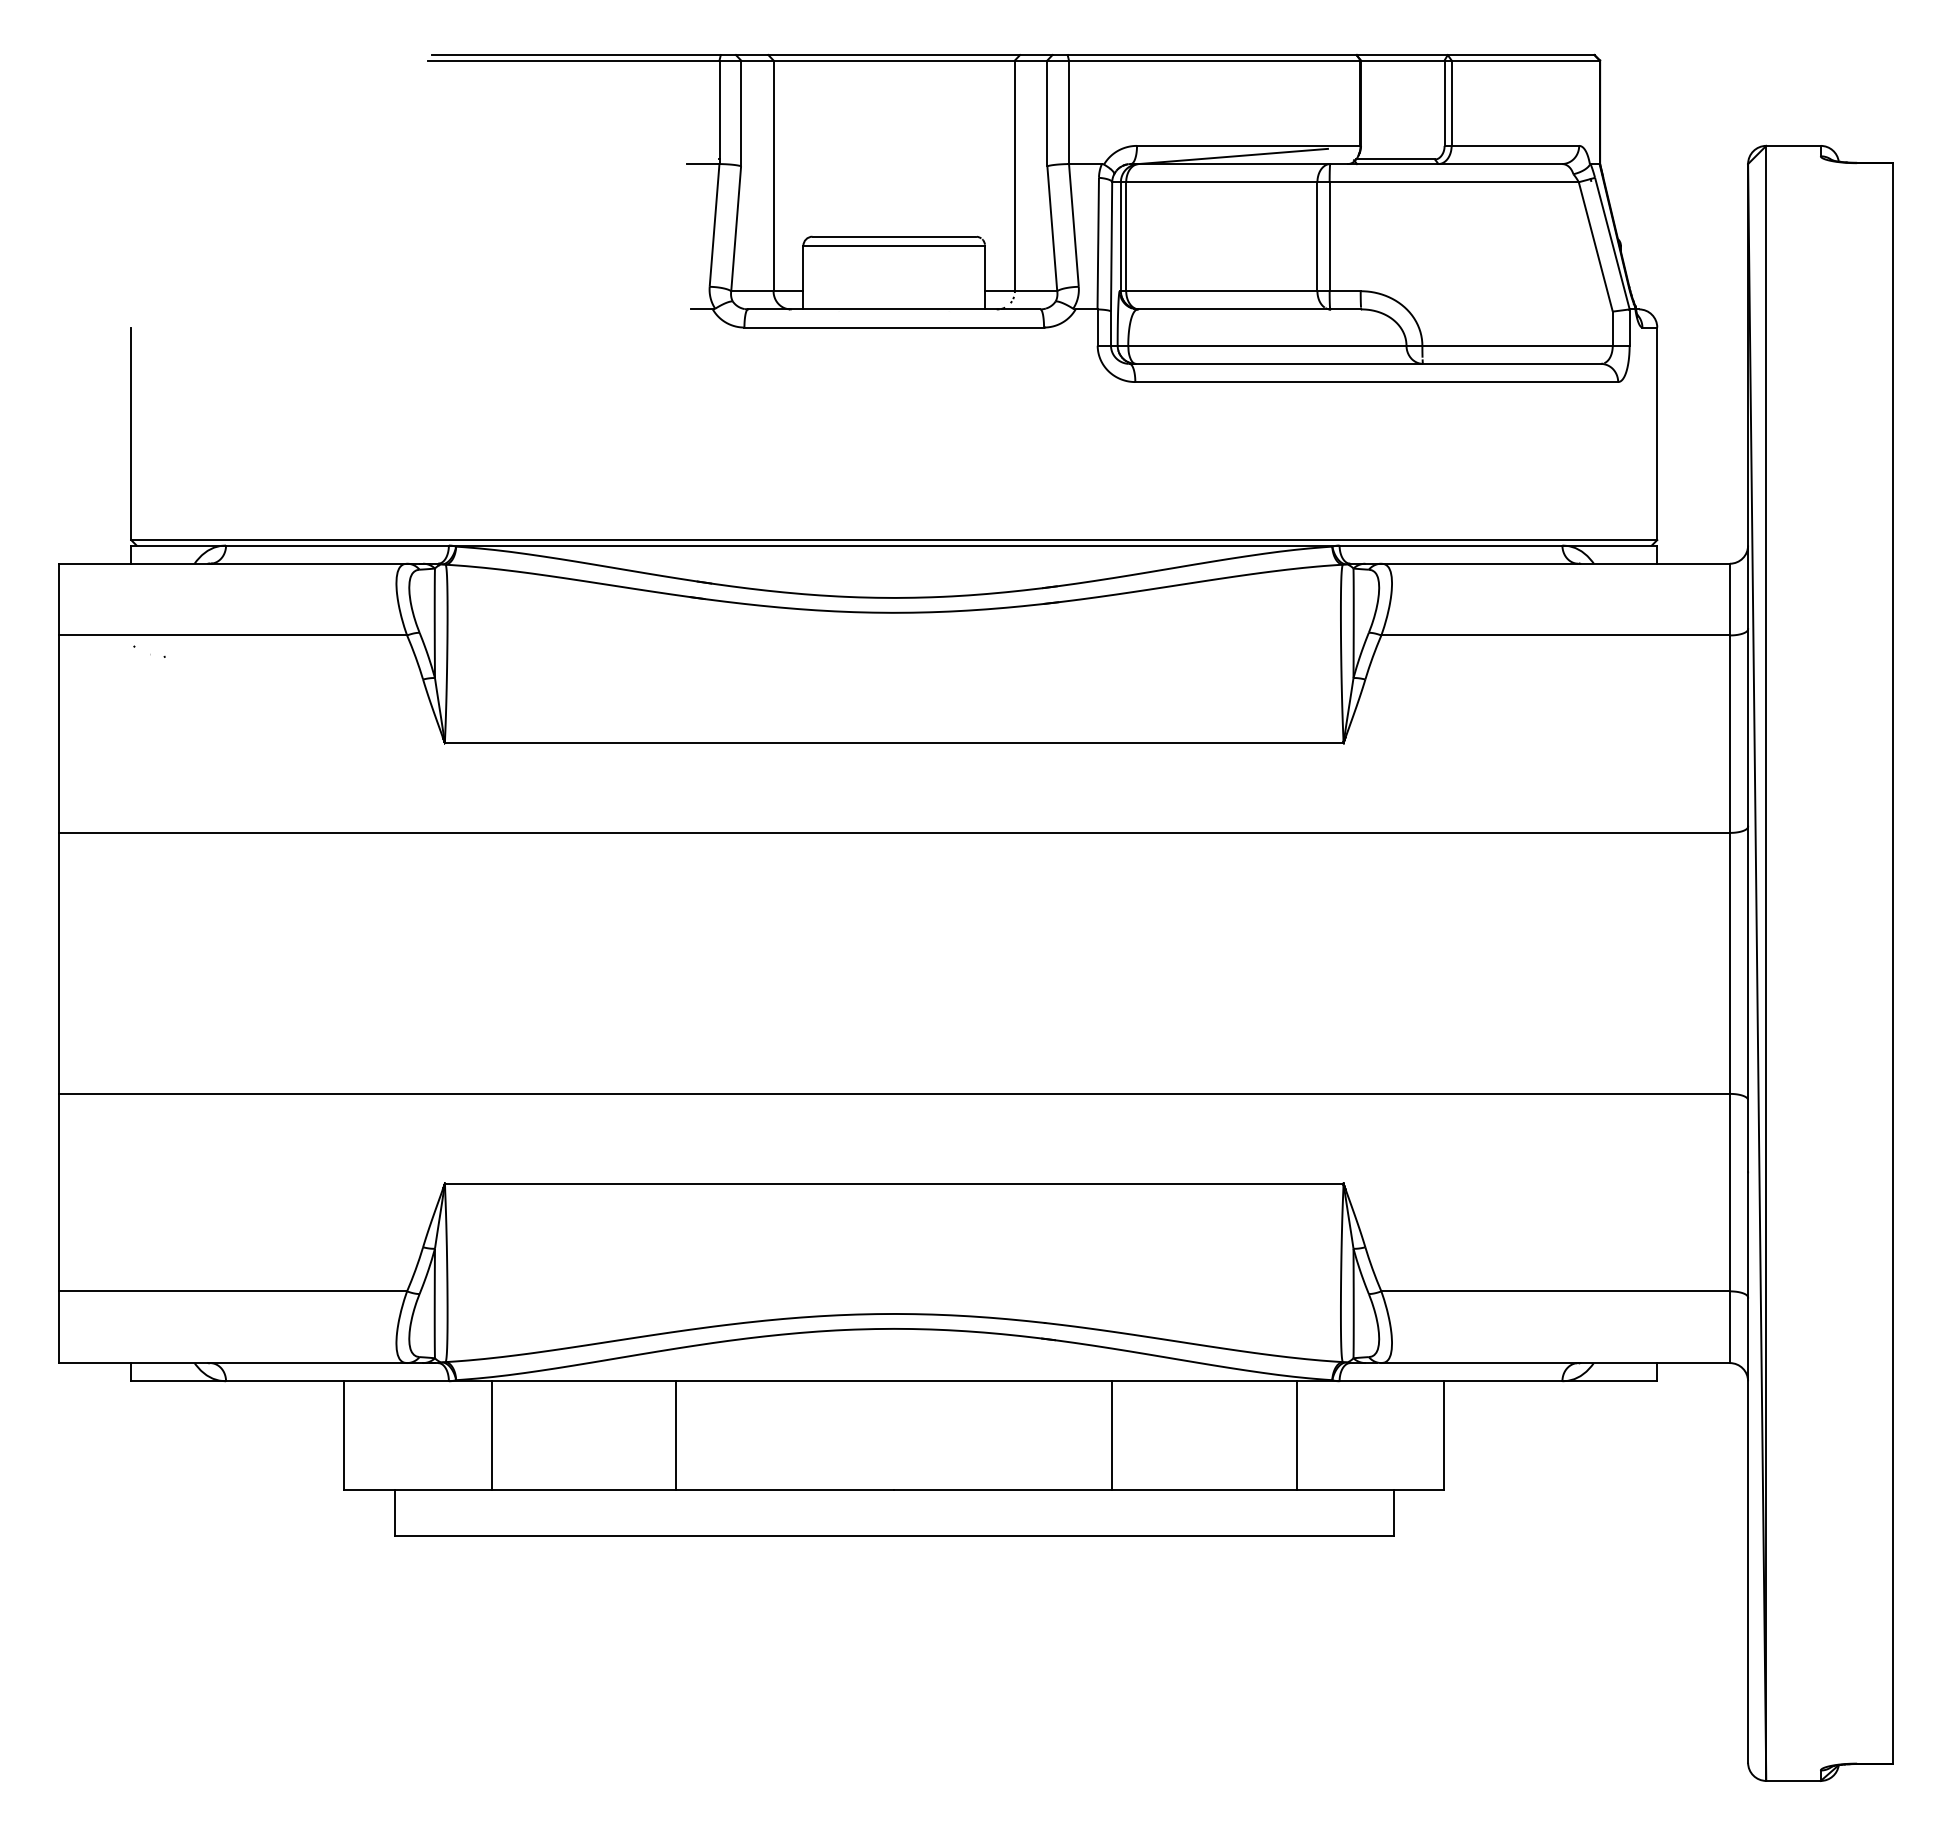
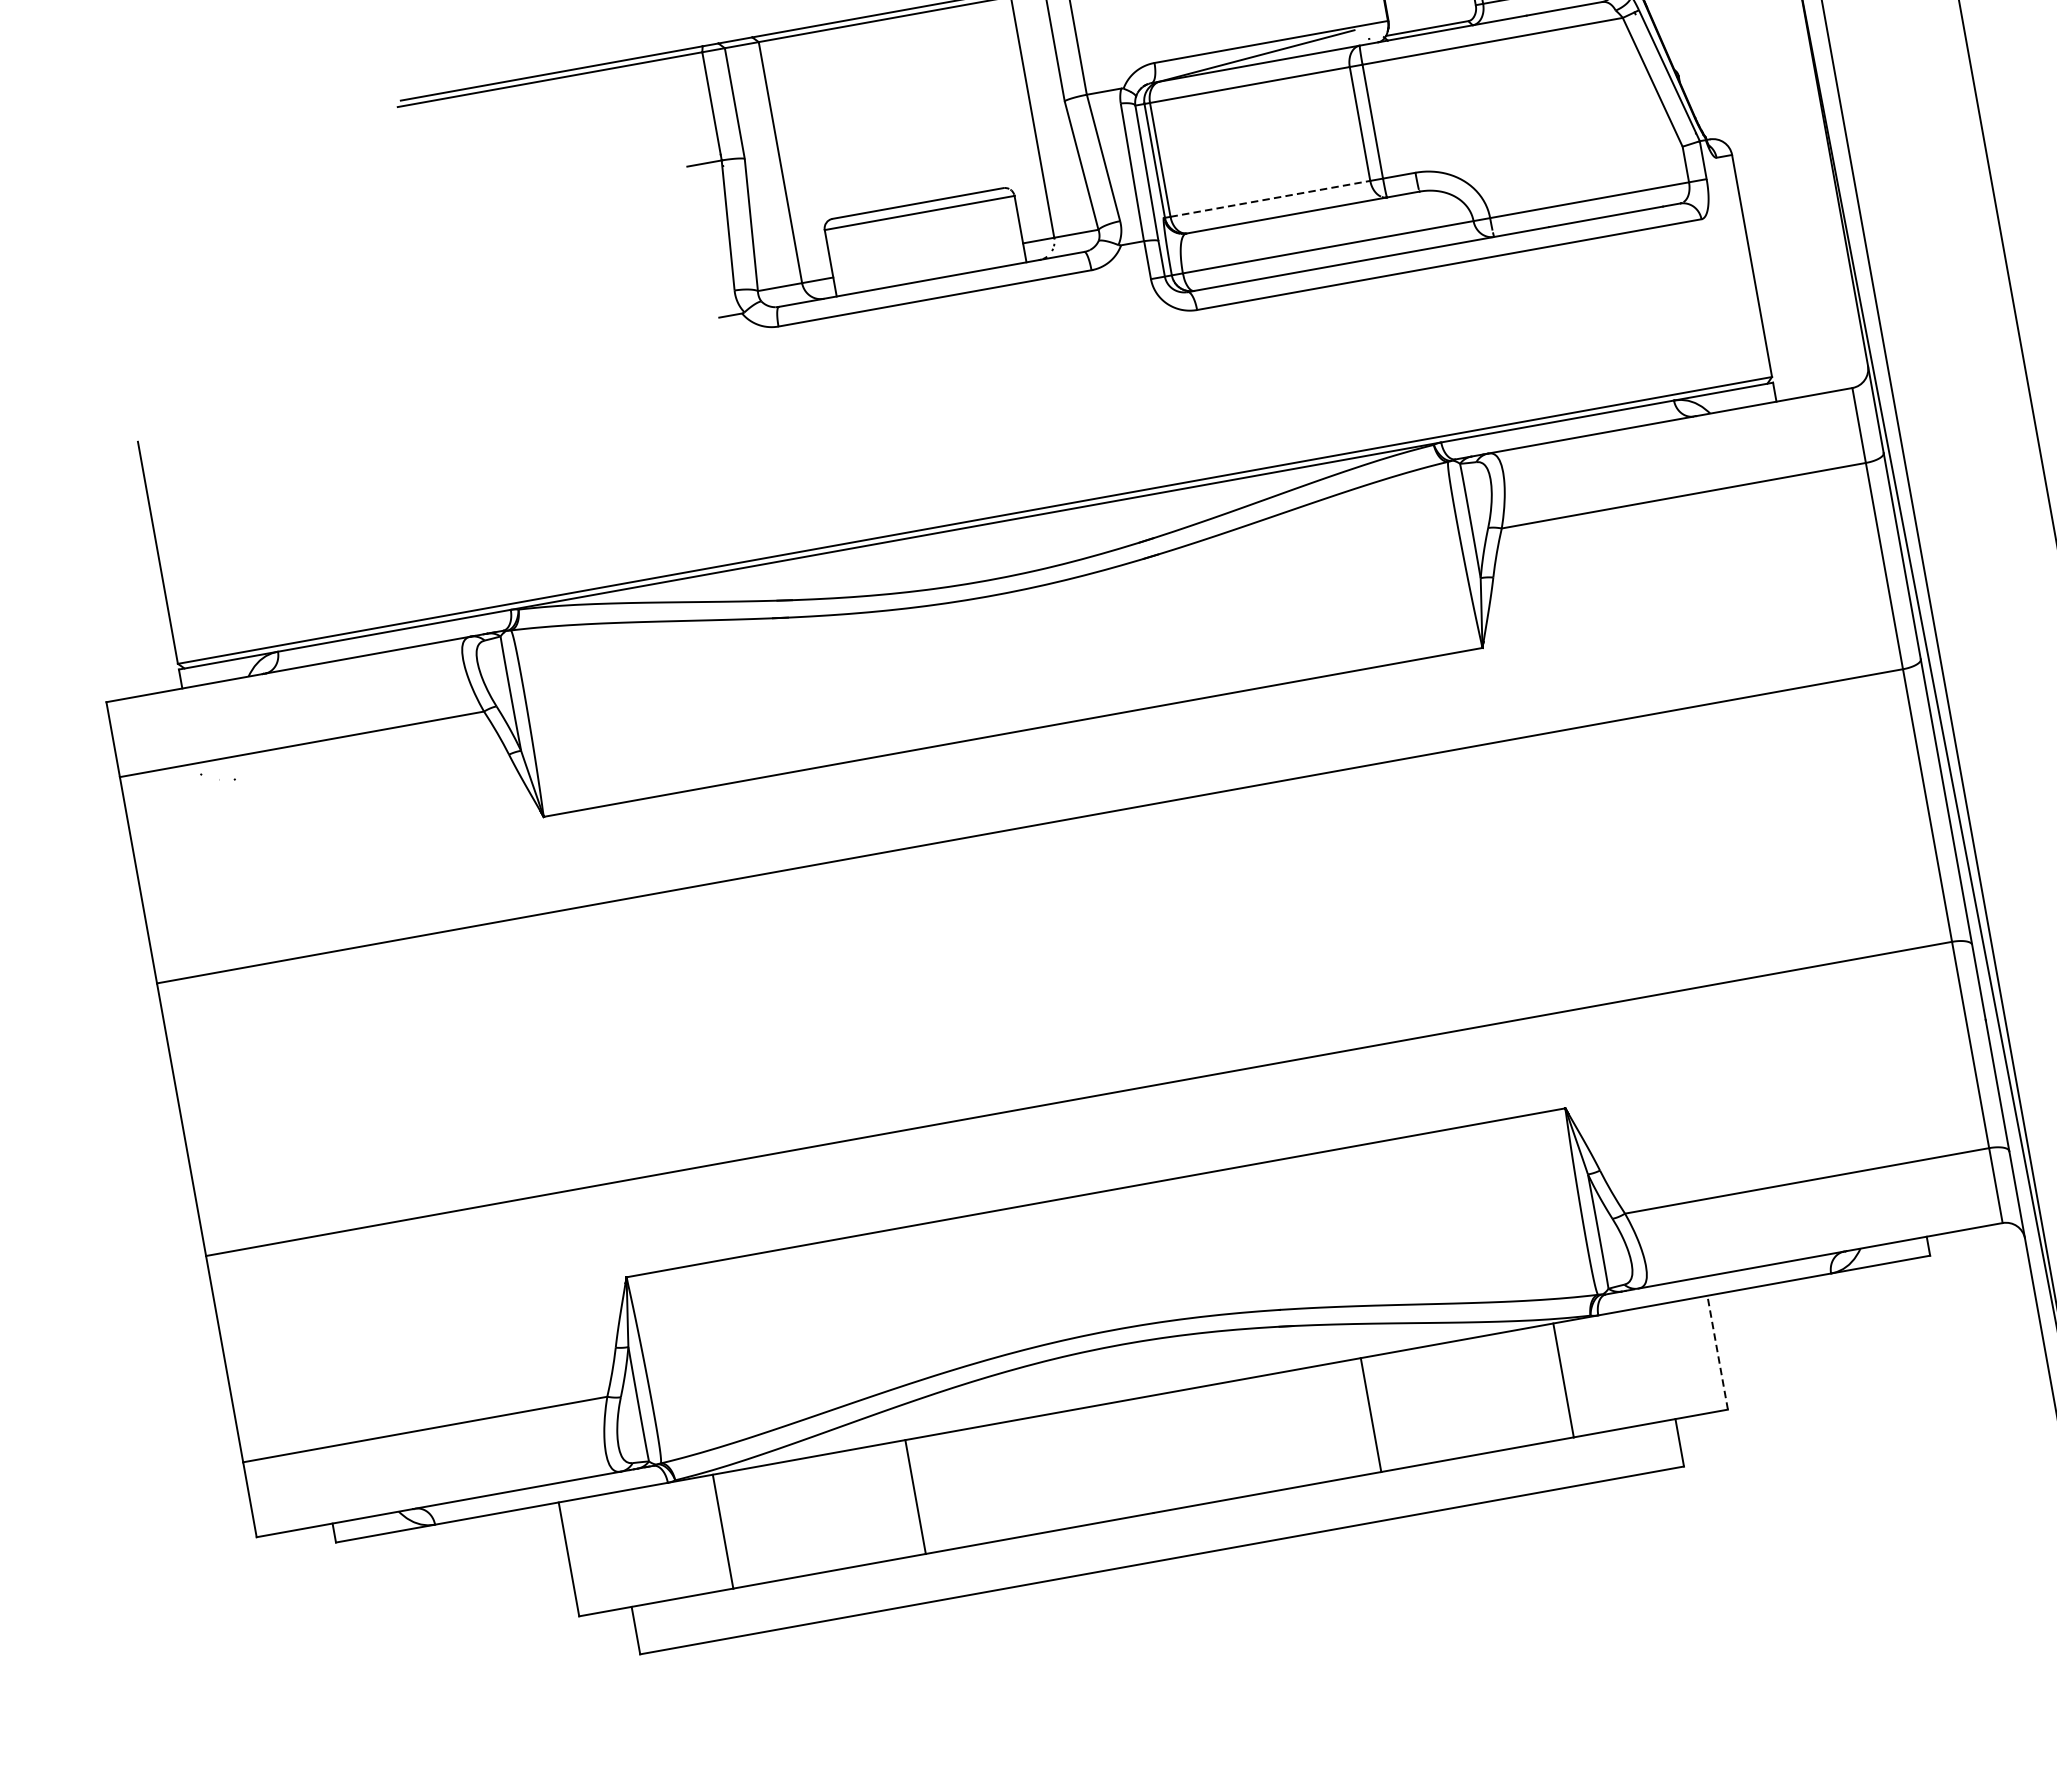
line: (1221, 291) -> (1270, 199), solid -> dashed
line: (1444, 1435) -> (1718, 1352), solid -> dashed

